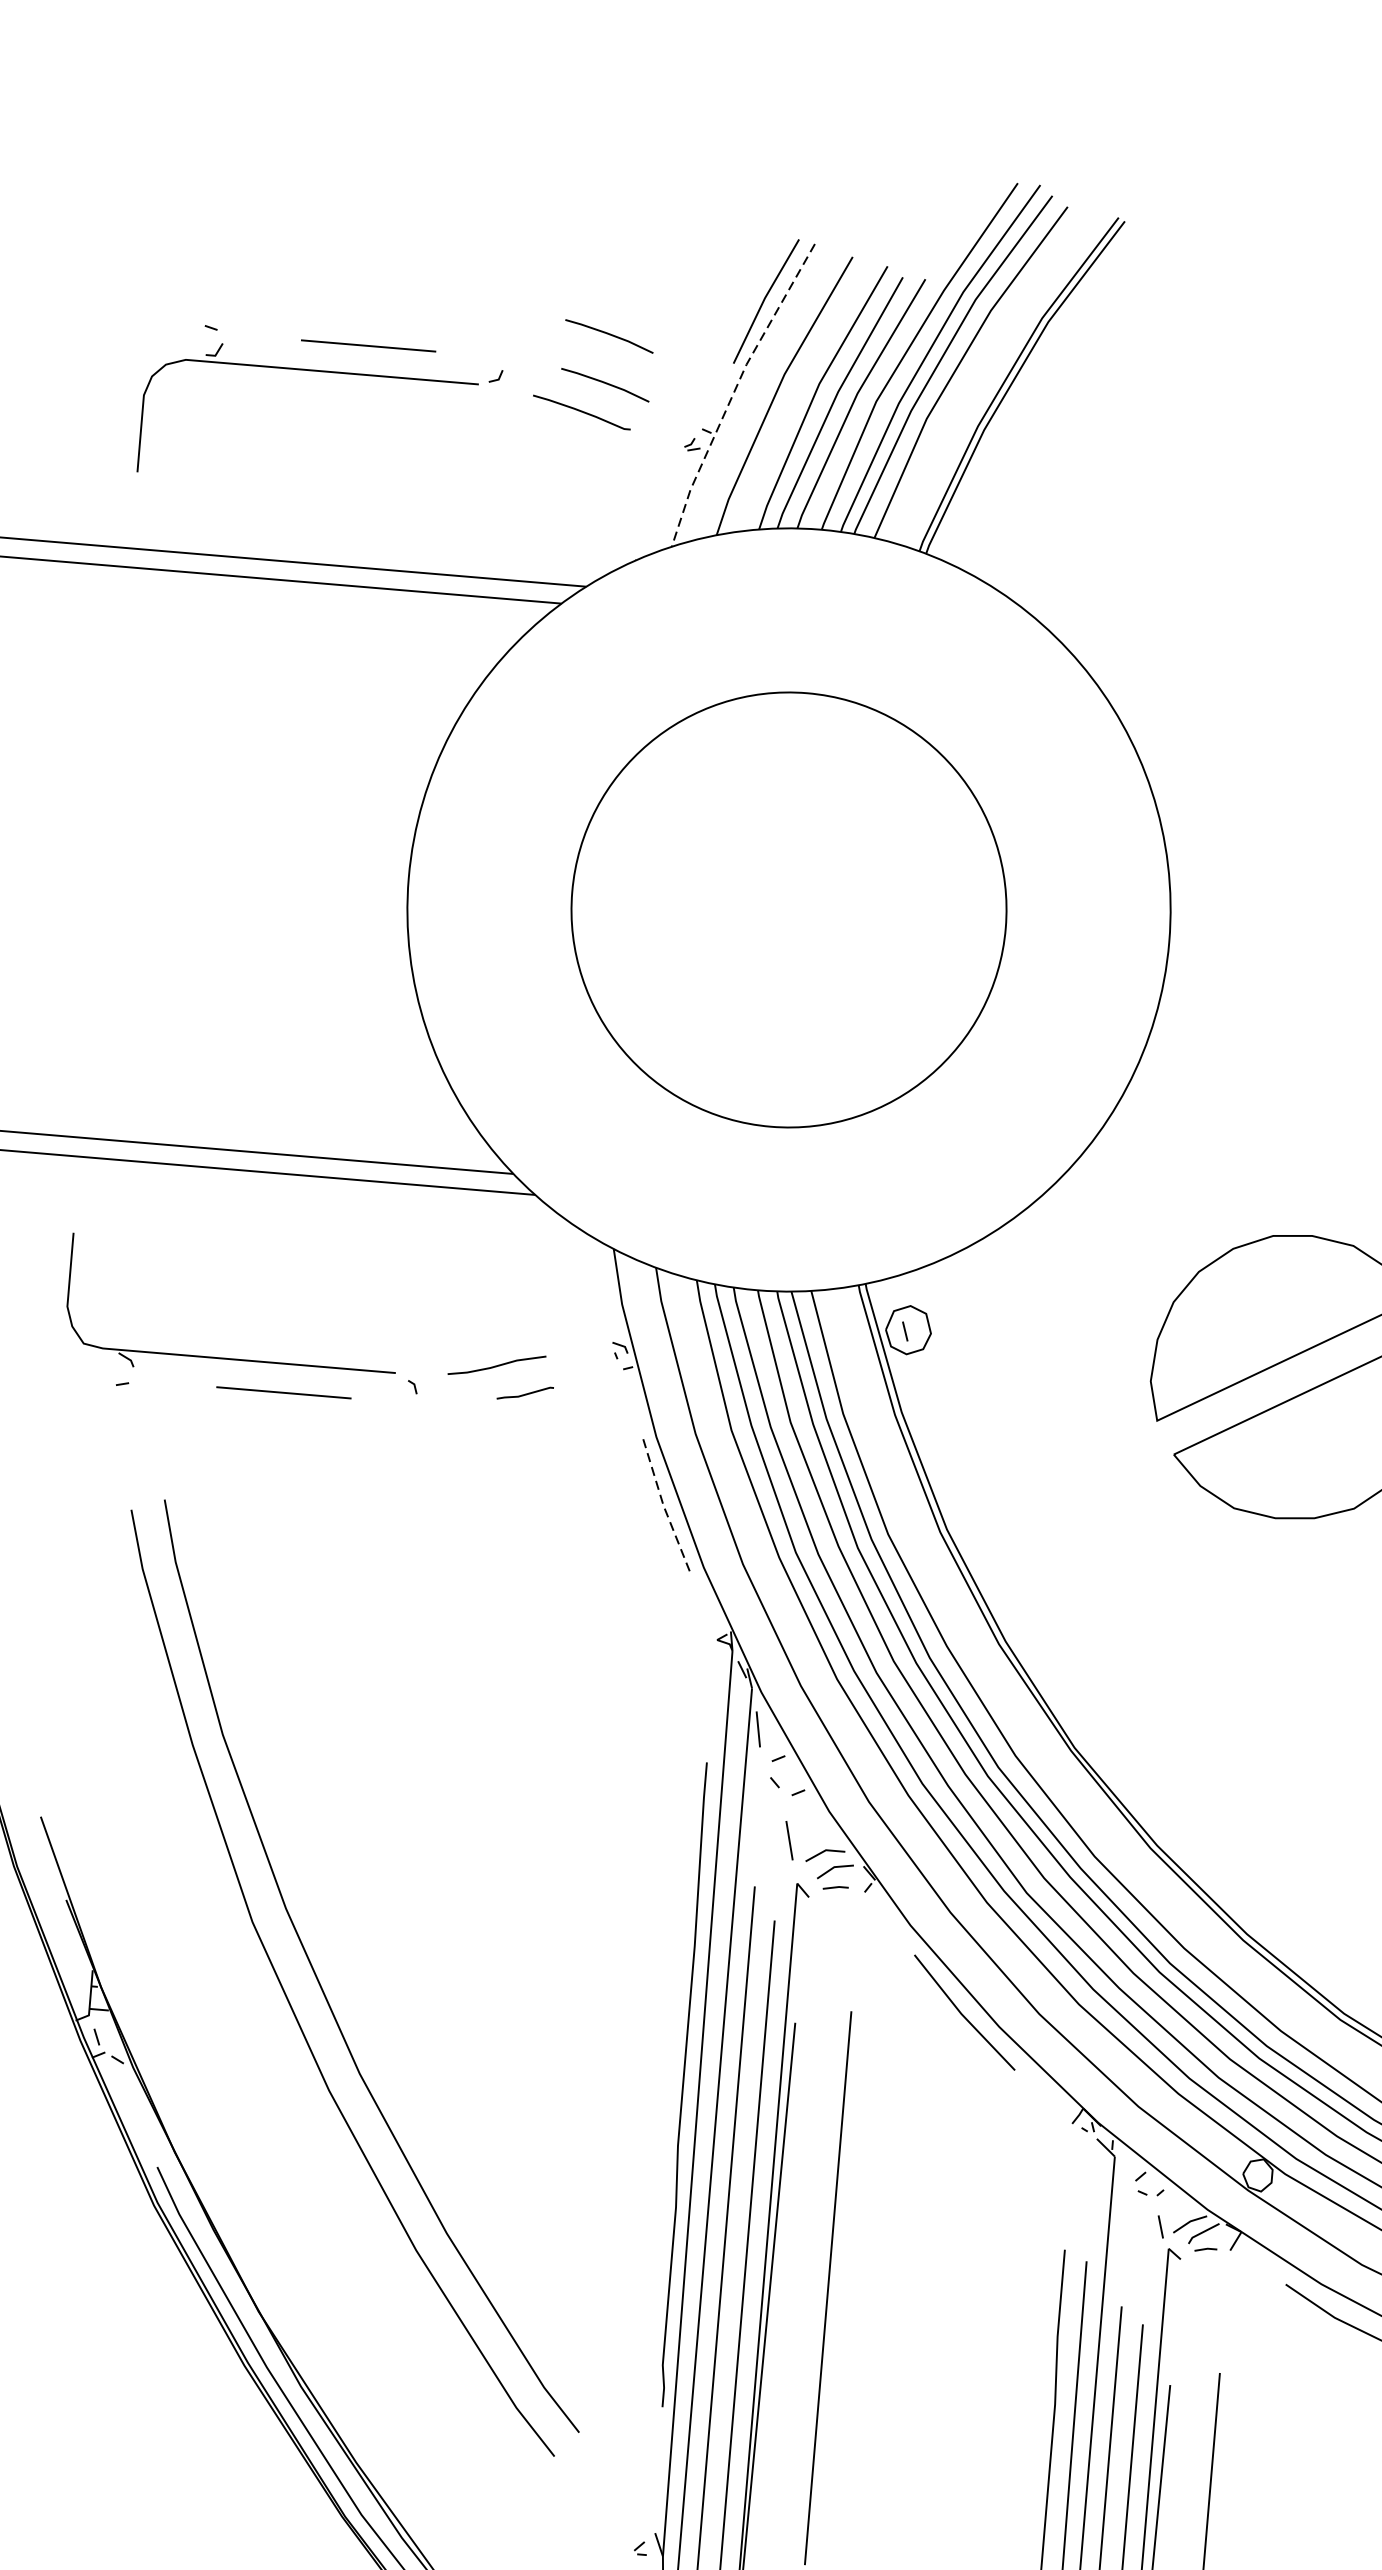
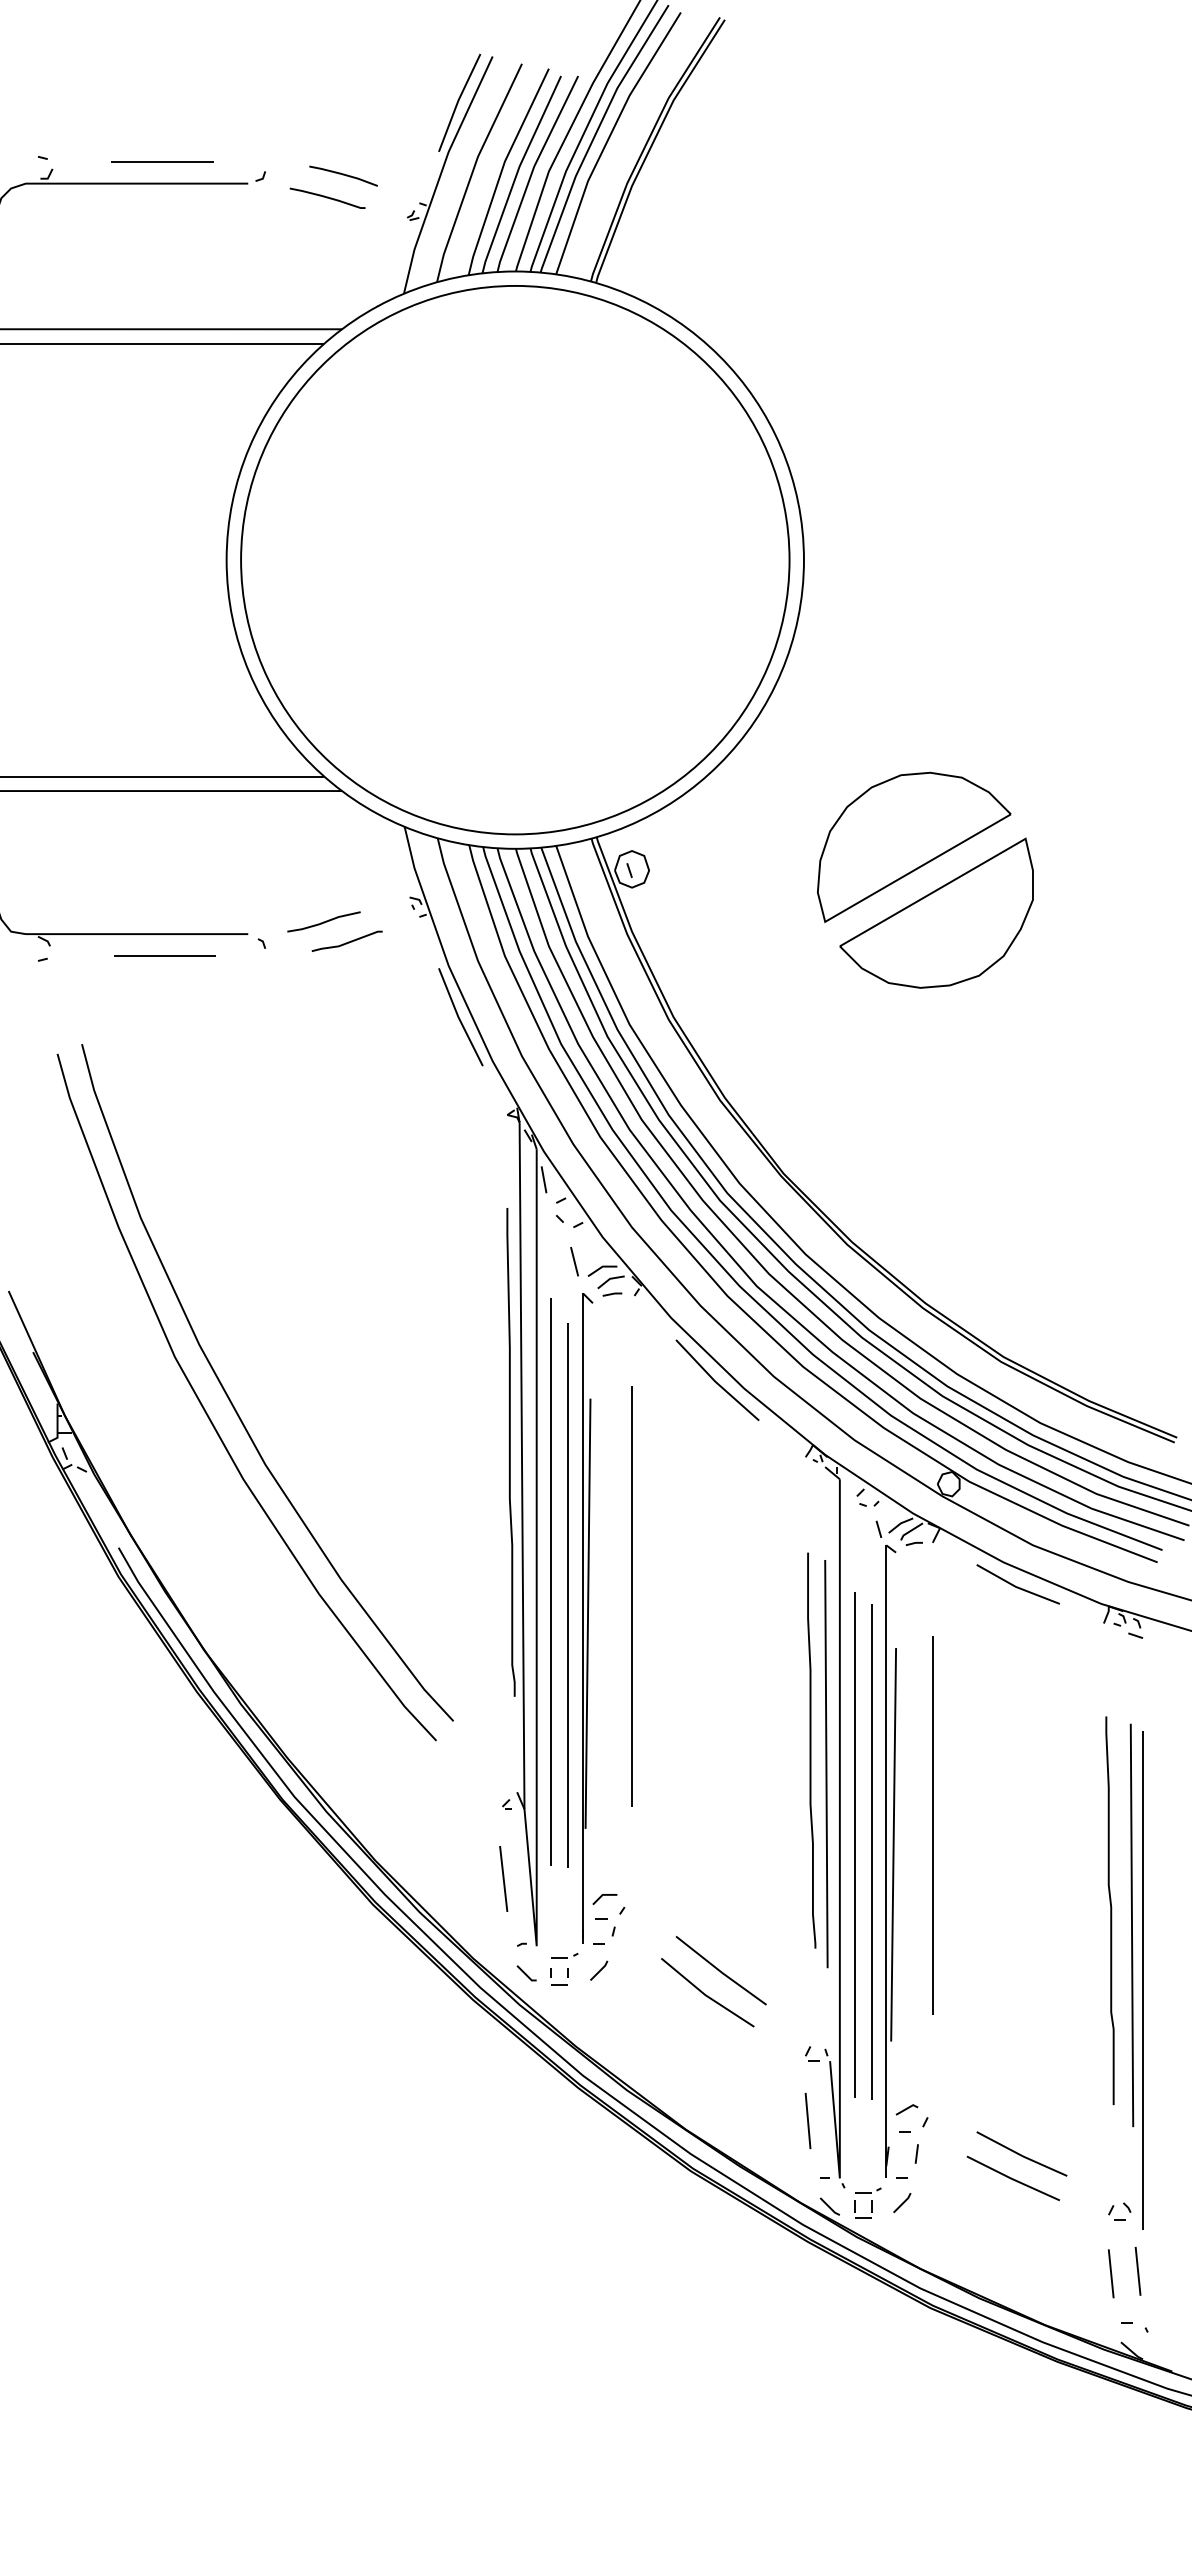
part: (609, 335) -> (343, 138), removed
line: (734, 391) -> (441, 172), dashed -> solid
circle: (789, 909) -> (515, 559), size x1.67
part: (524, 1392) -> (346, 940), size x1.67
line: (663, 1507) -> (458, 1018), dashed -> solid

